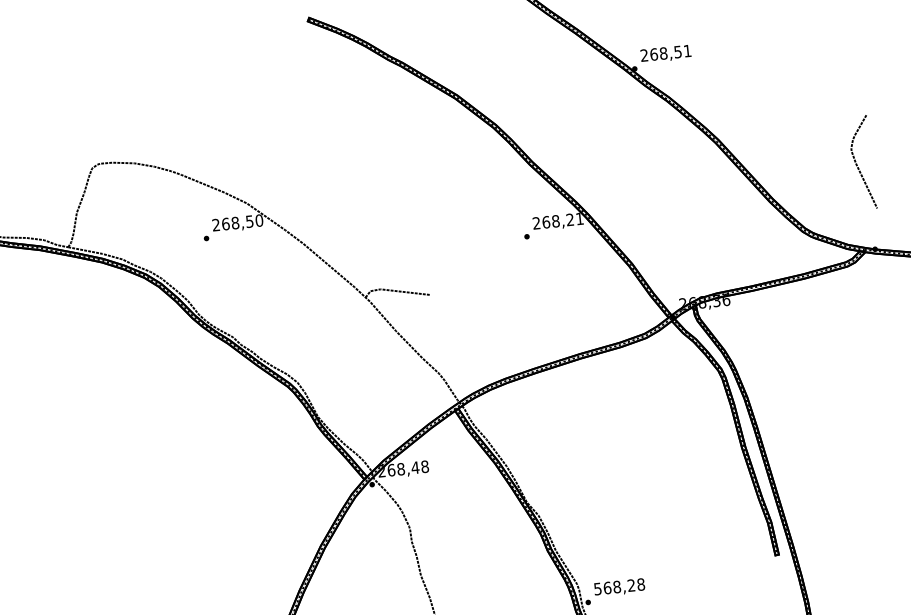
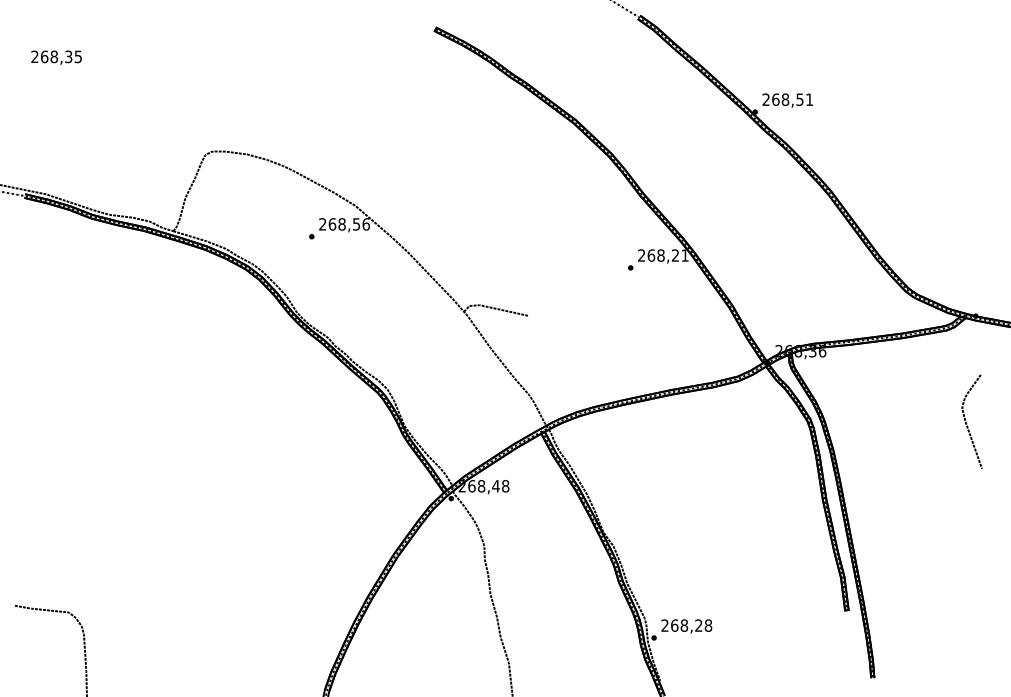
curve: (856, 163) -> (966, 421), moved
text: (259, 220) -> (366, 224), 268,50 -> 268,56
text: (597, 588) -> (664, 625), 568,28 -> 268,28

